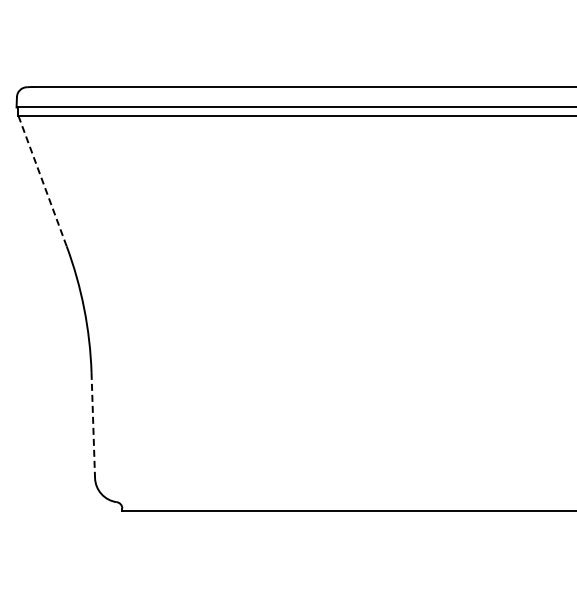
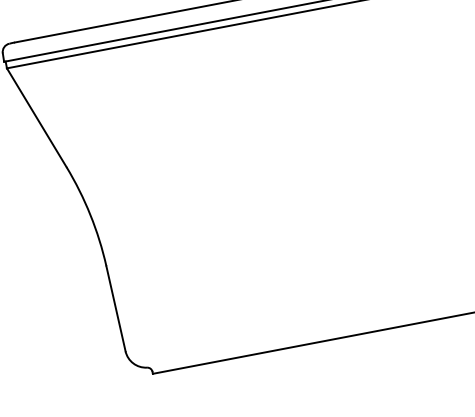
line: (42, 181) -> (36, 118), dashed -> solid
line: (93, 425) -> (116, 308), dashed -> solid

